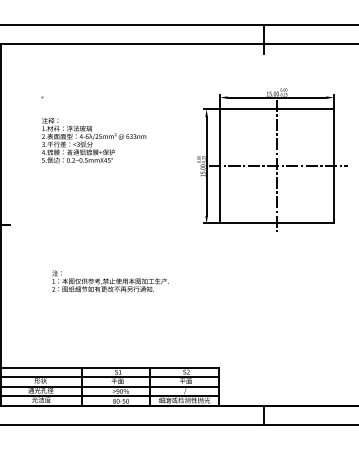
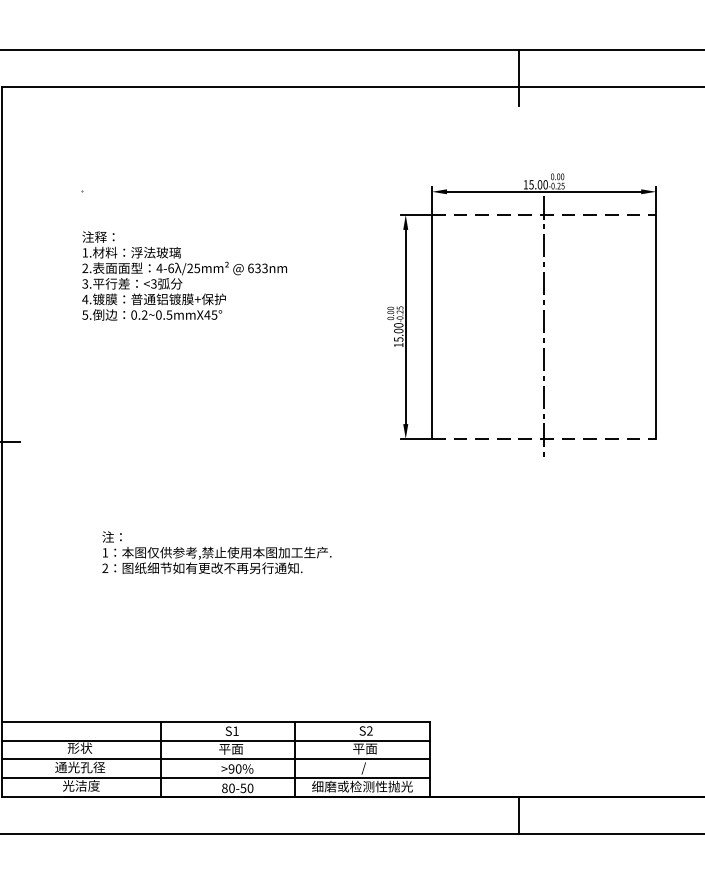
line: (277, 109) -> (545, 215), solid -> dashed
line: (278, 166) -> (546, 327), removed
line: (277, 223) -> (545, 439), solid -> dashed

